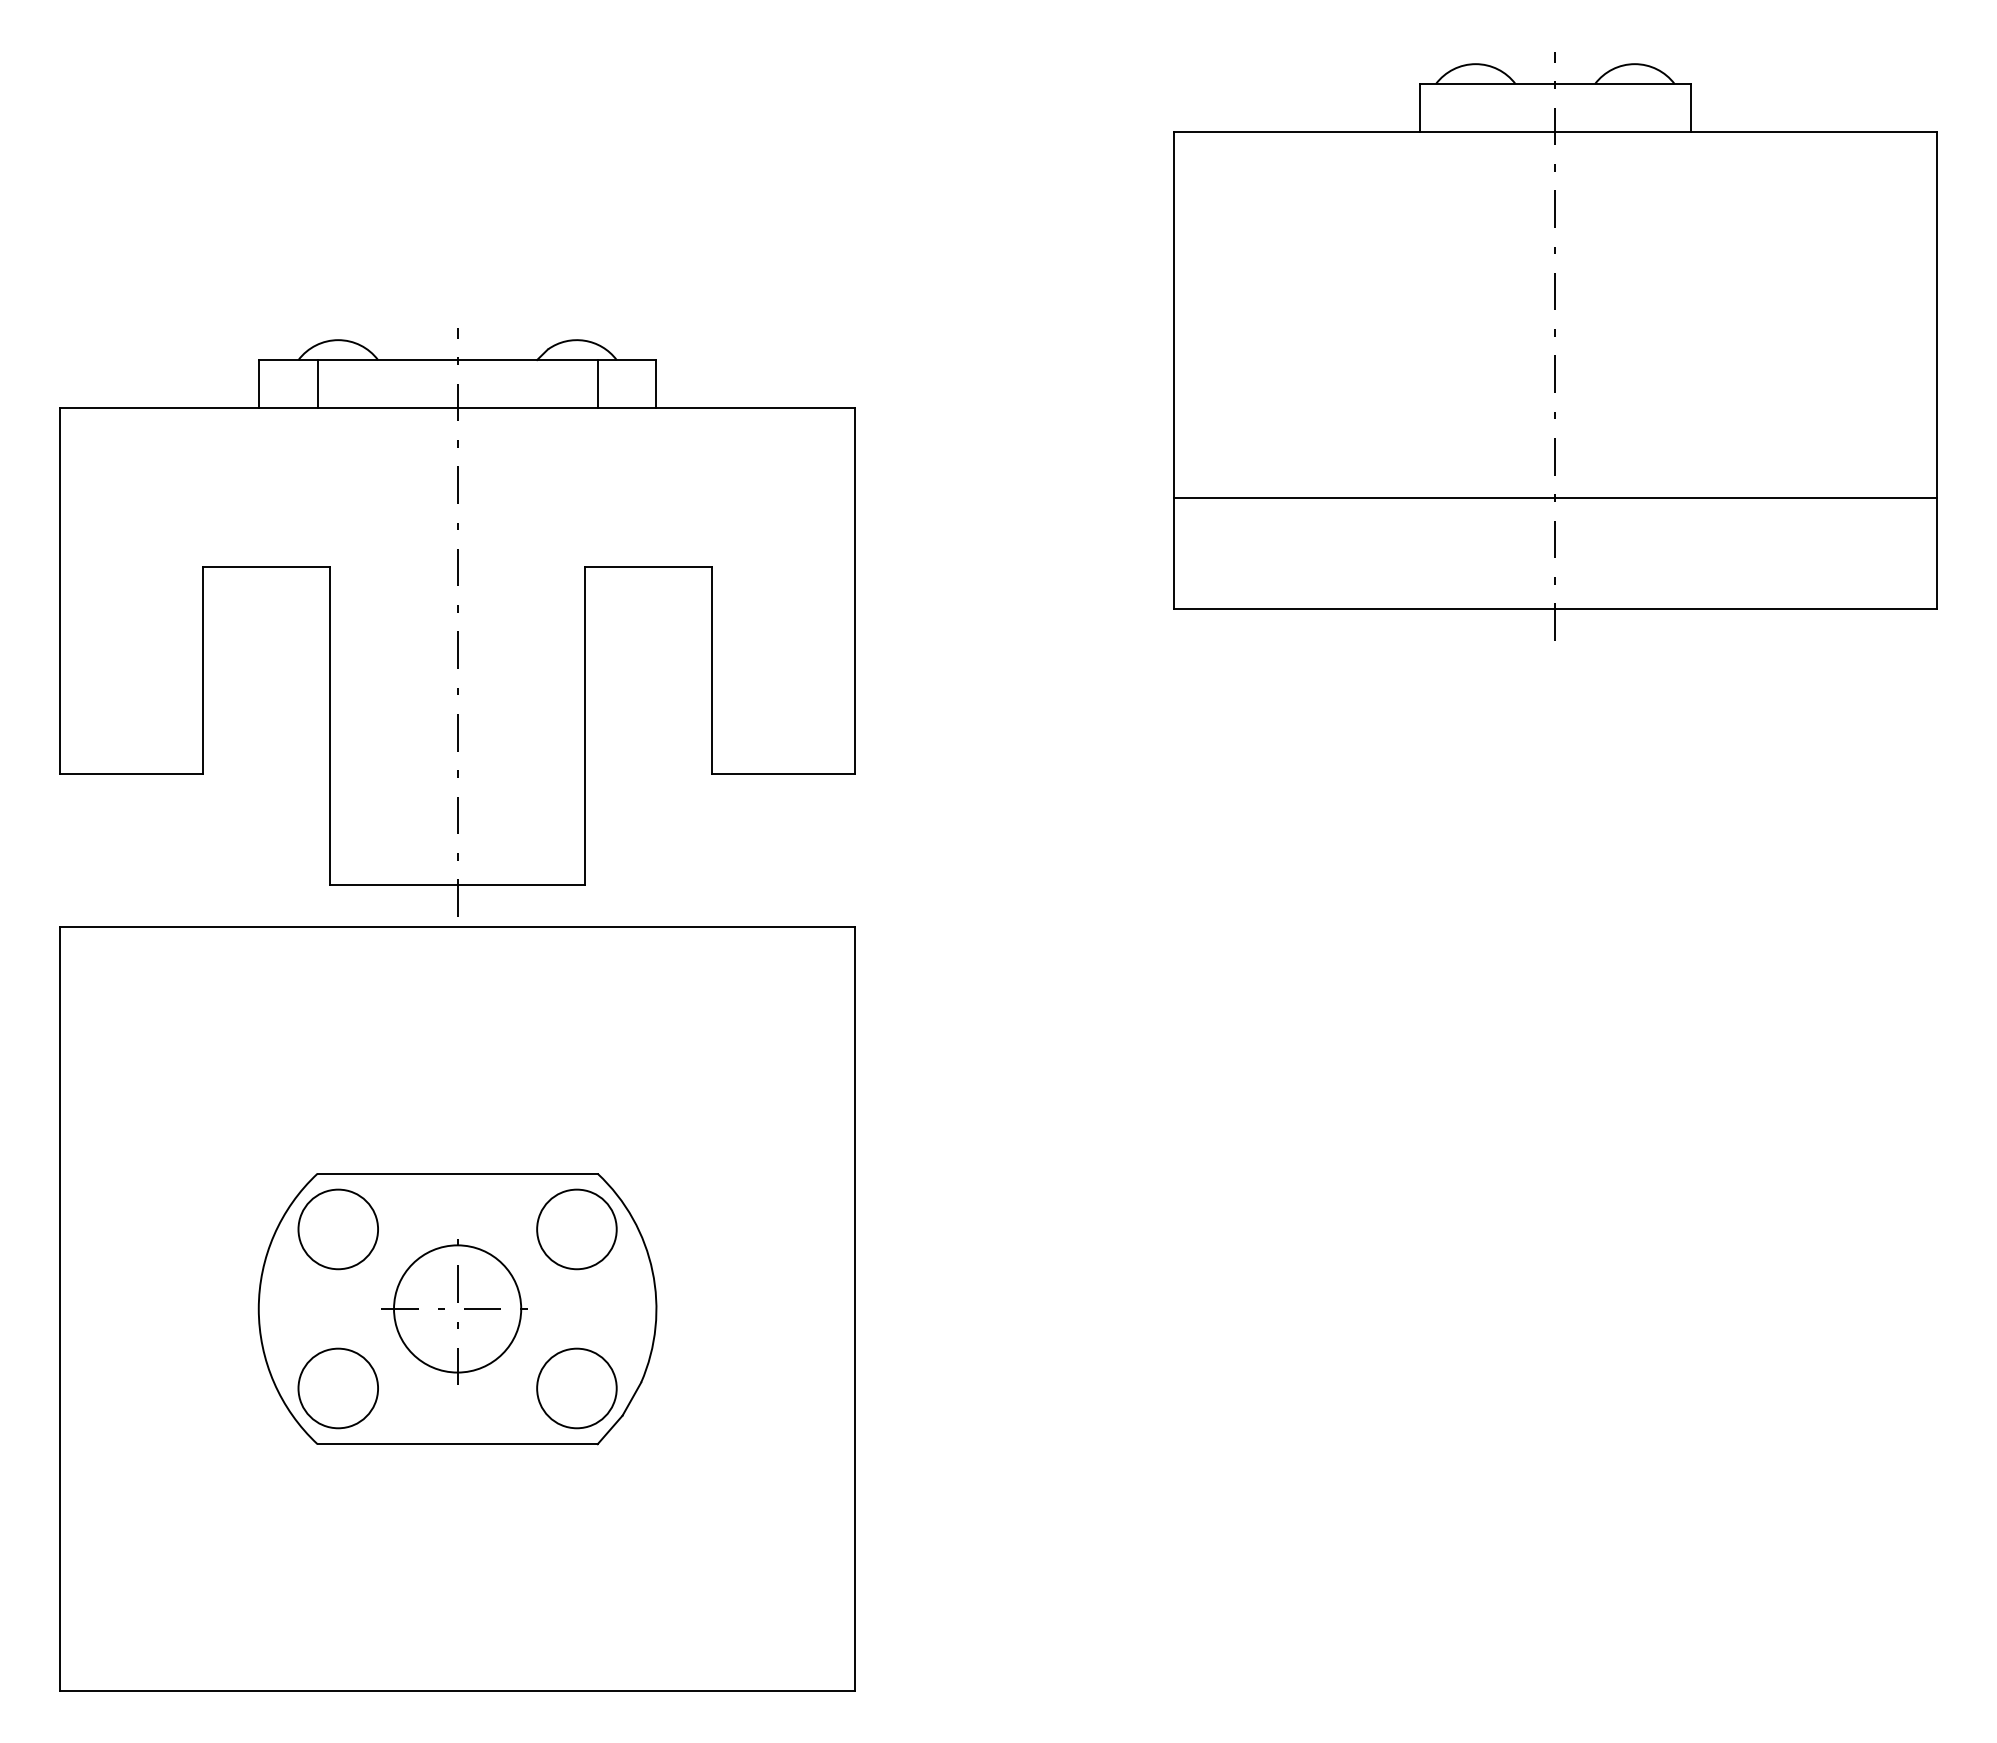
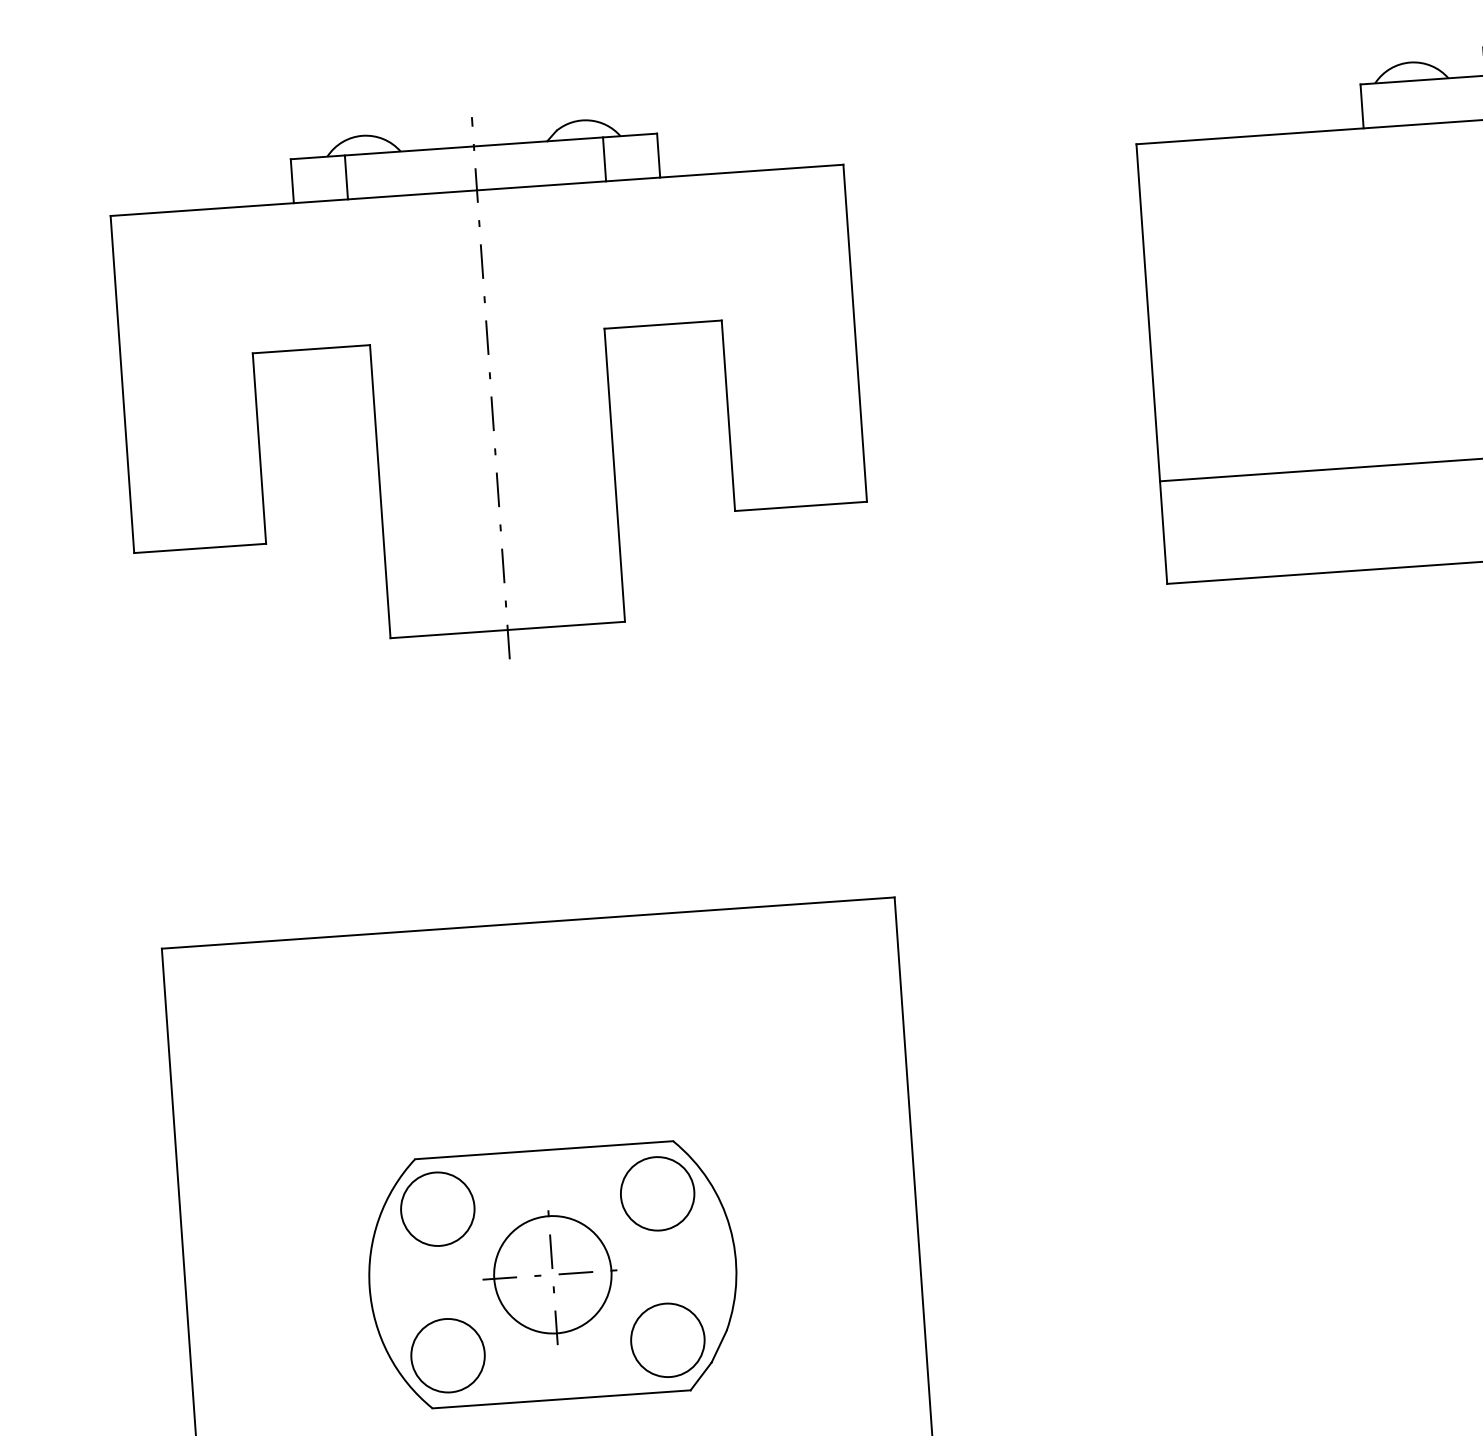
part: (457, 622) -> (490, 388), moved

